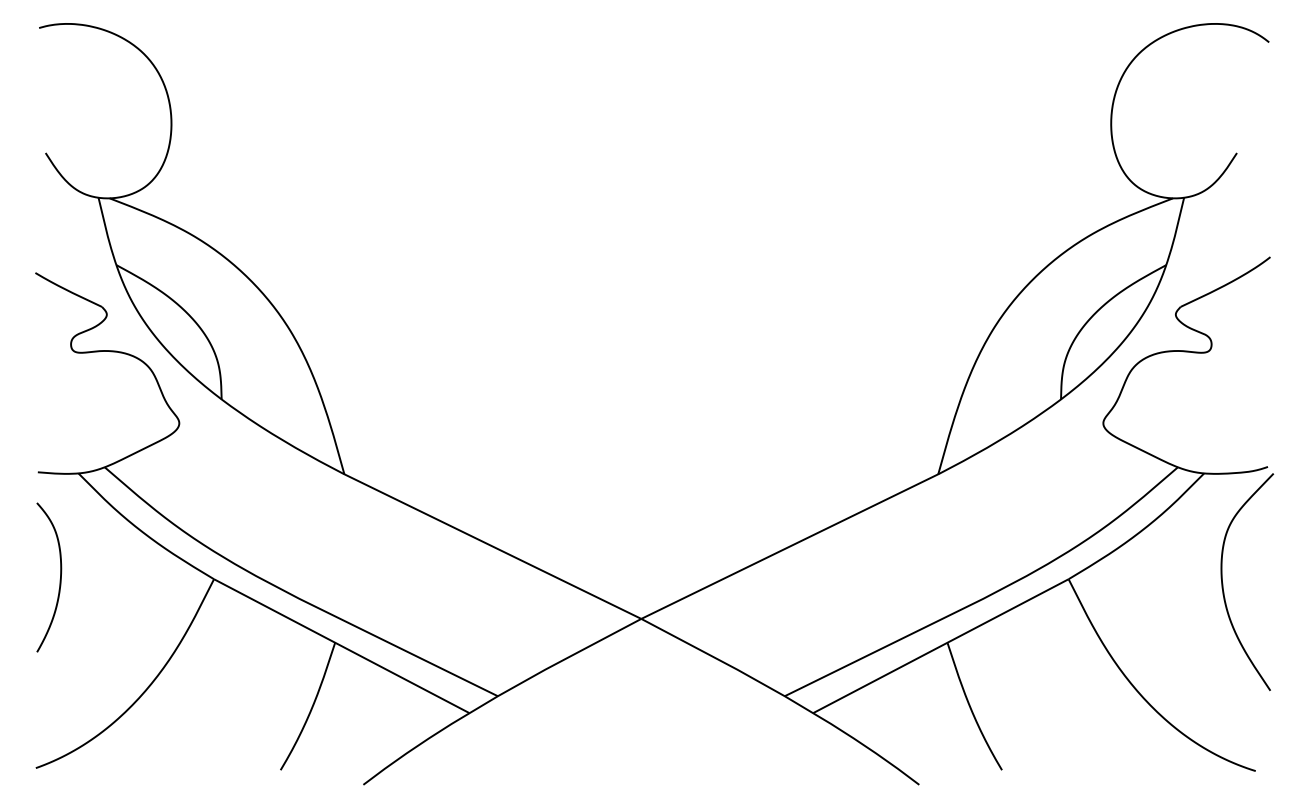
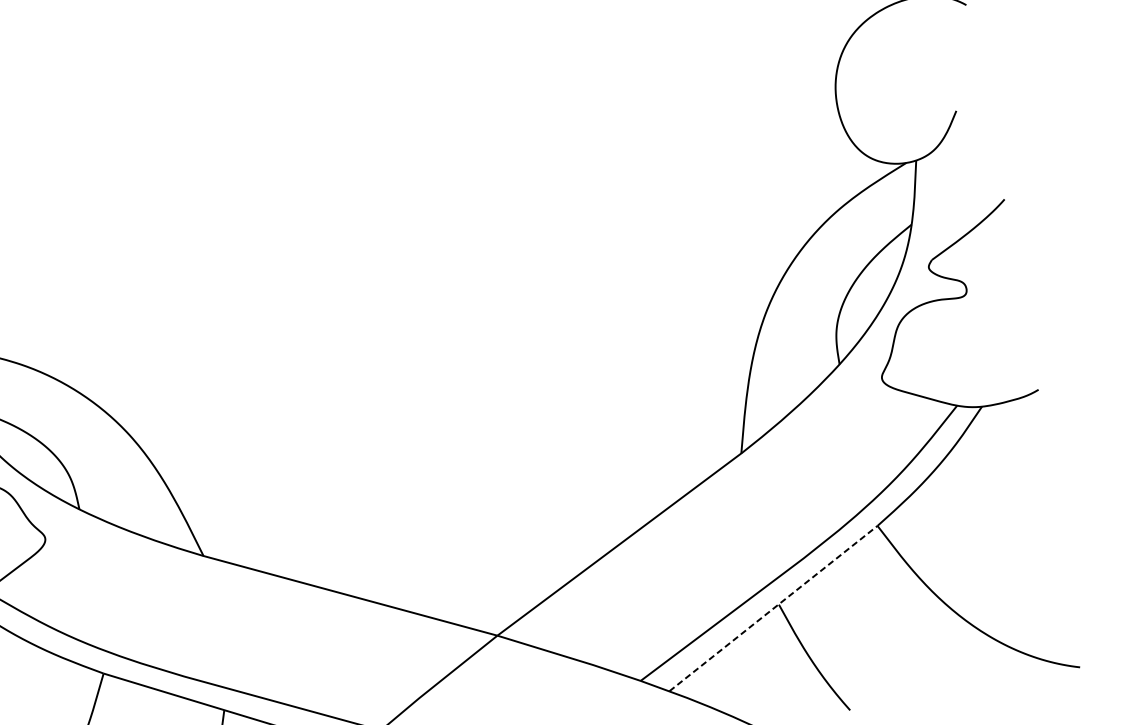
curve: (1223, 583) -> (1018, 503), removed
line: (941, 645) -> (773, 607), solid -> dashed

